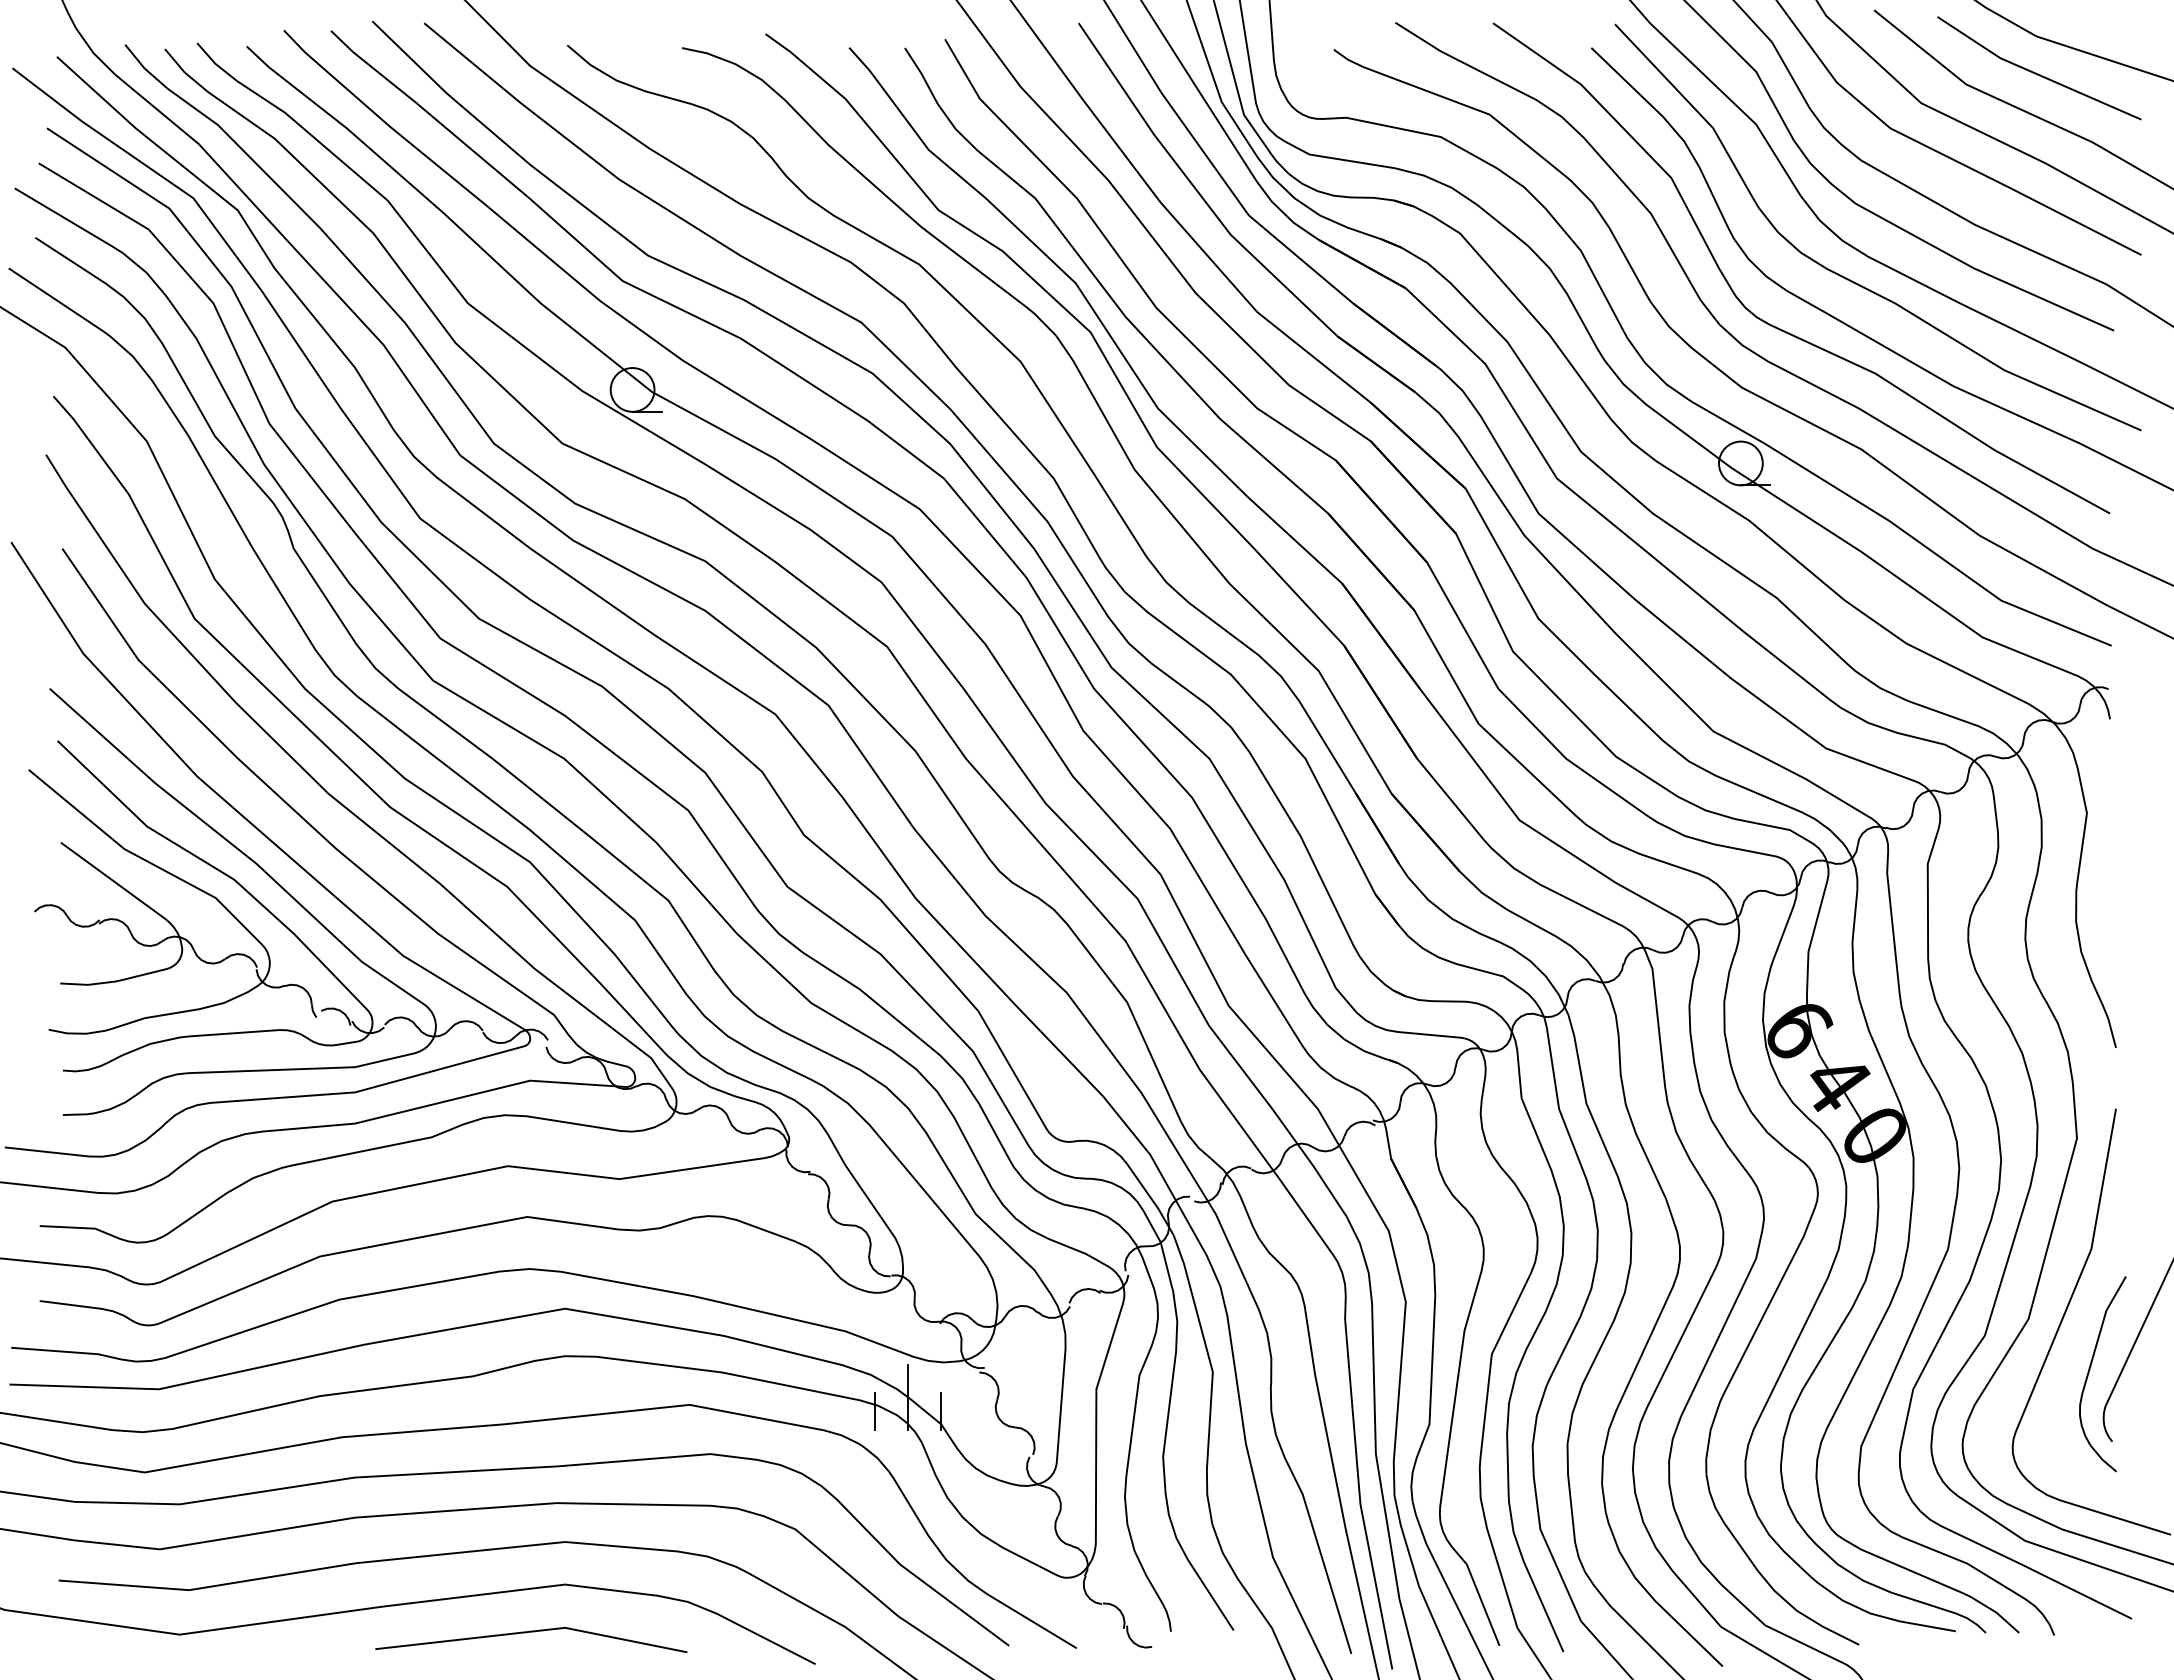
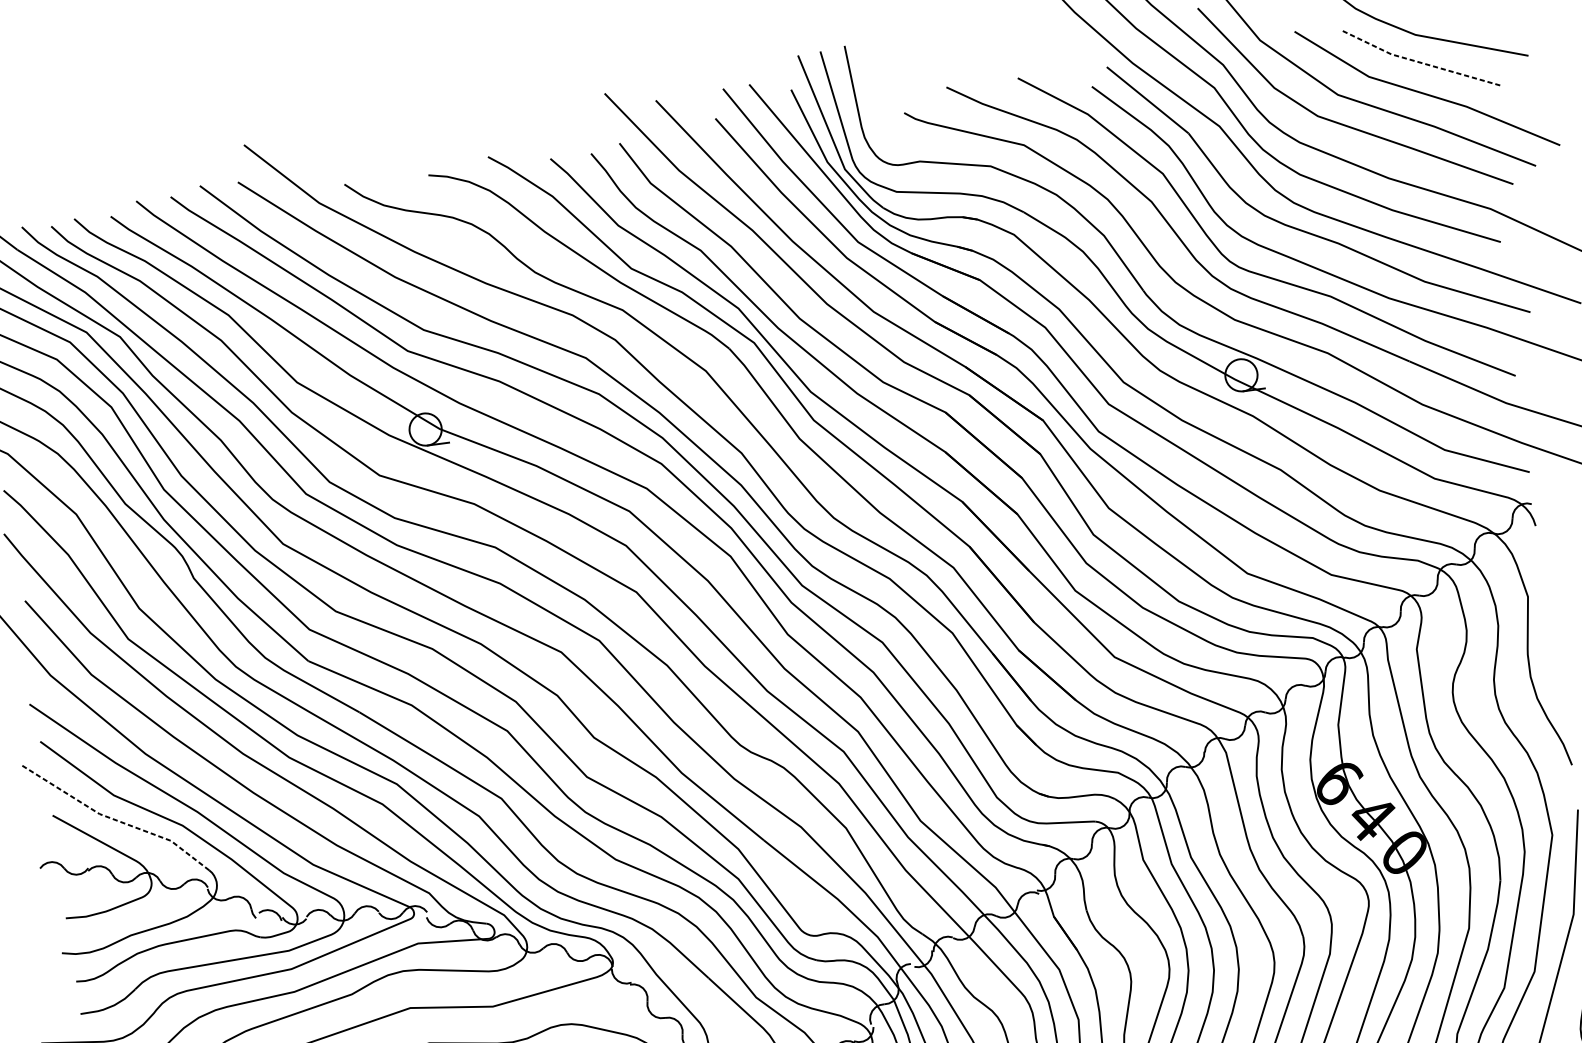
line: (2035, 73) -> (1418, 62), solid -> dashed
line: (143, 859) -> (114, 819), solid -> dashed

